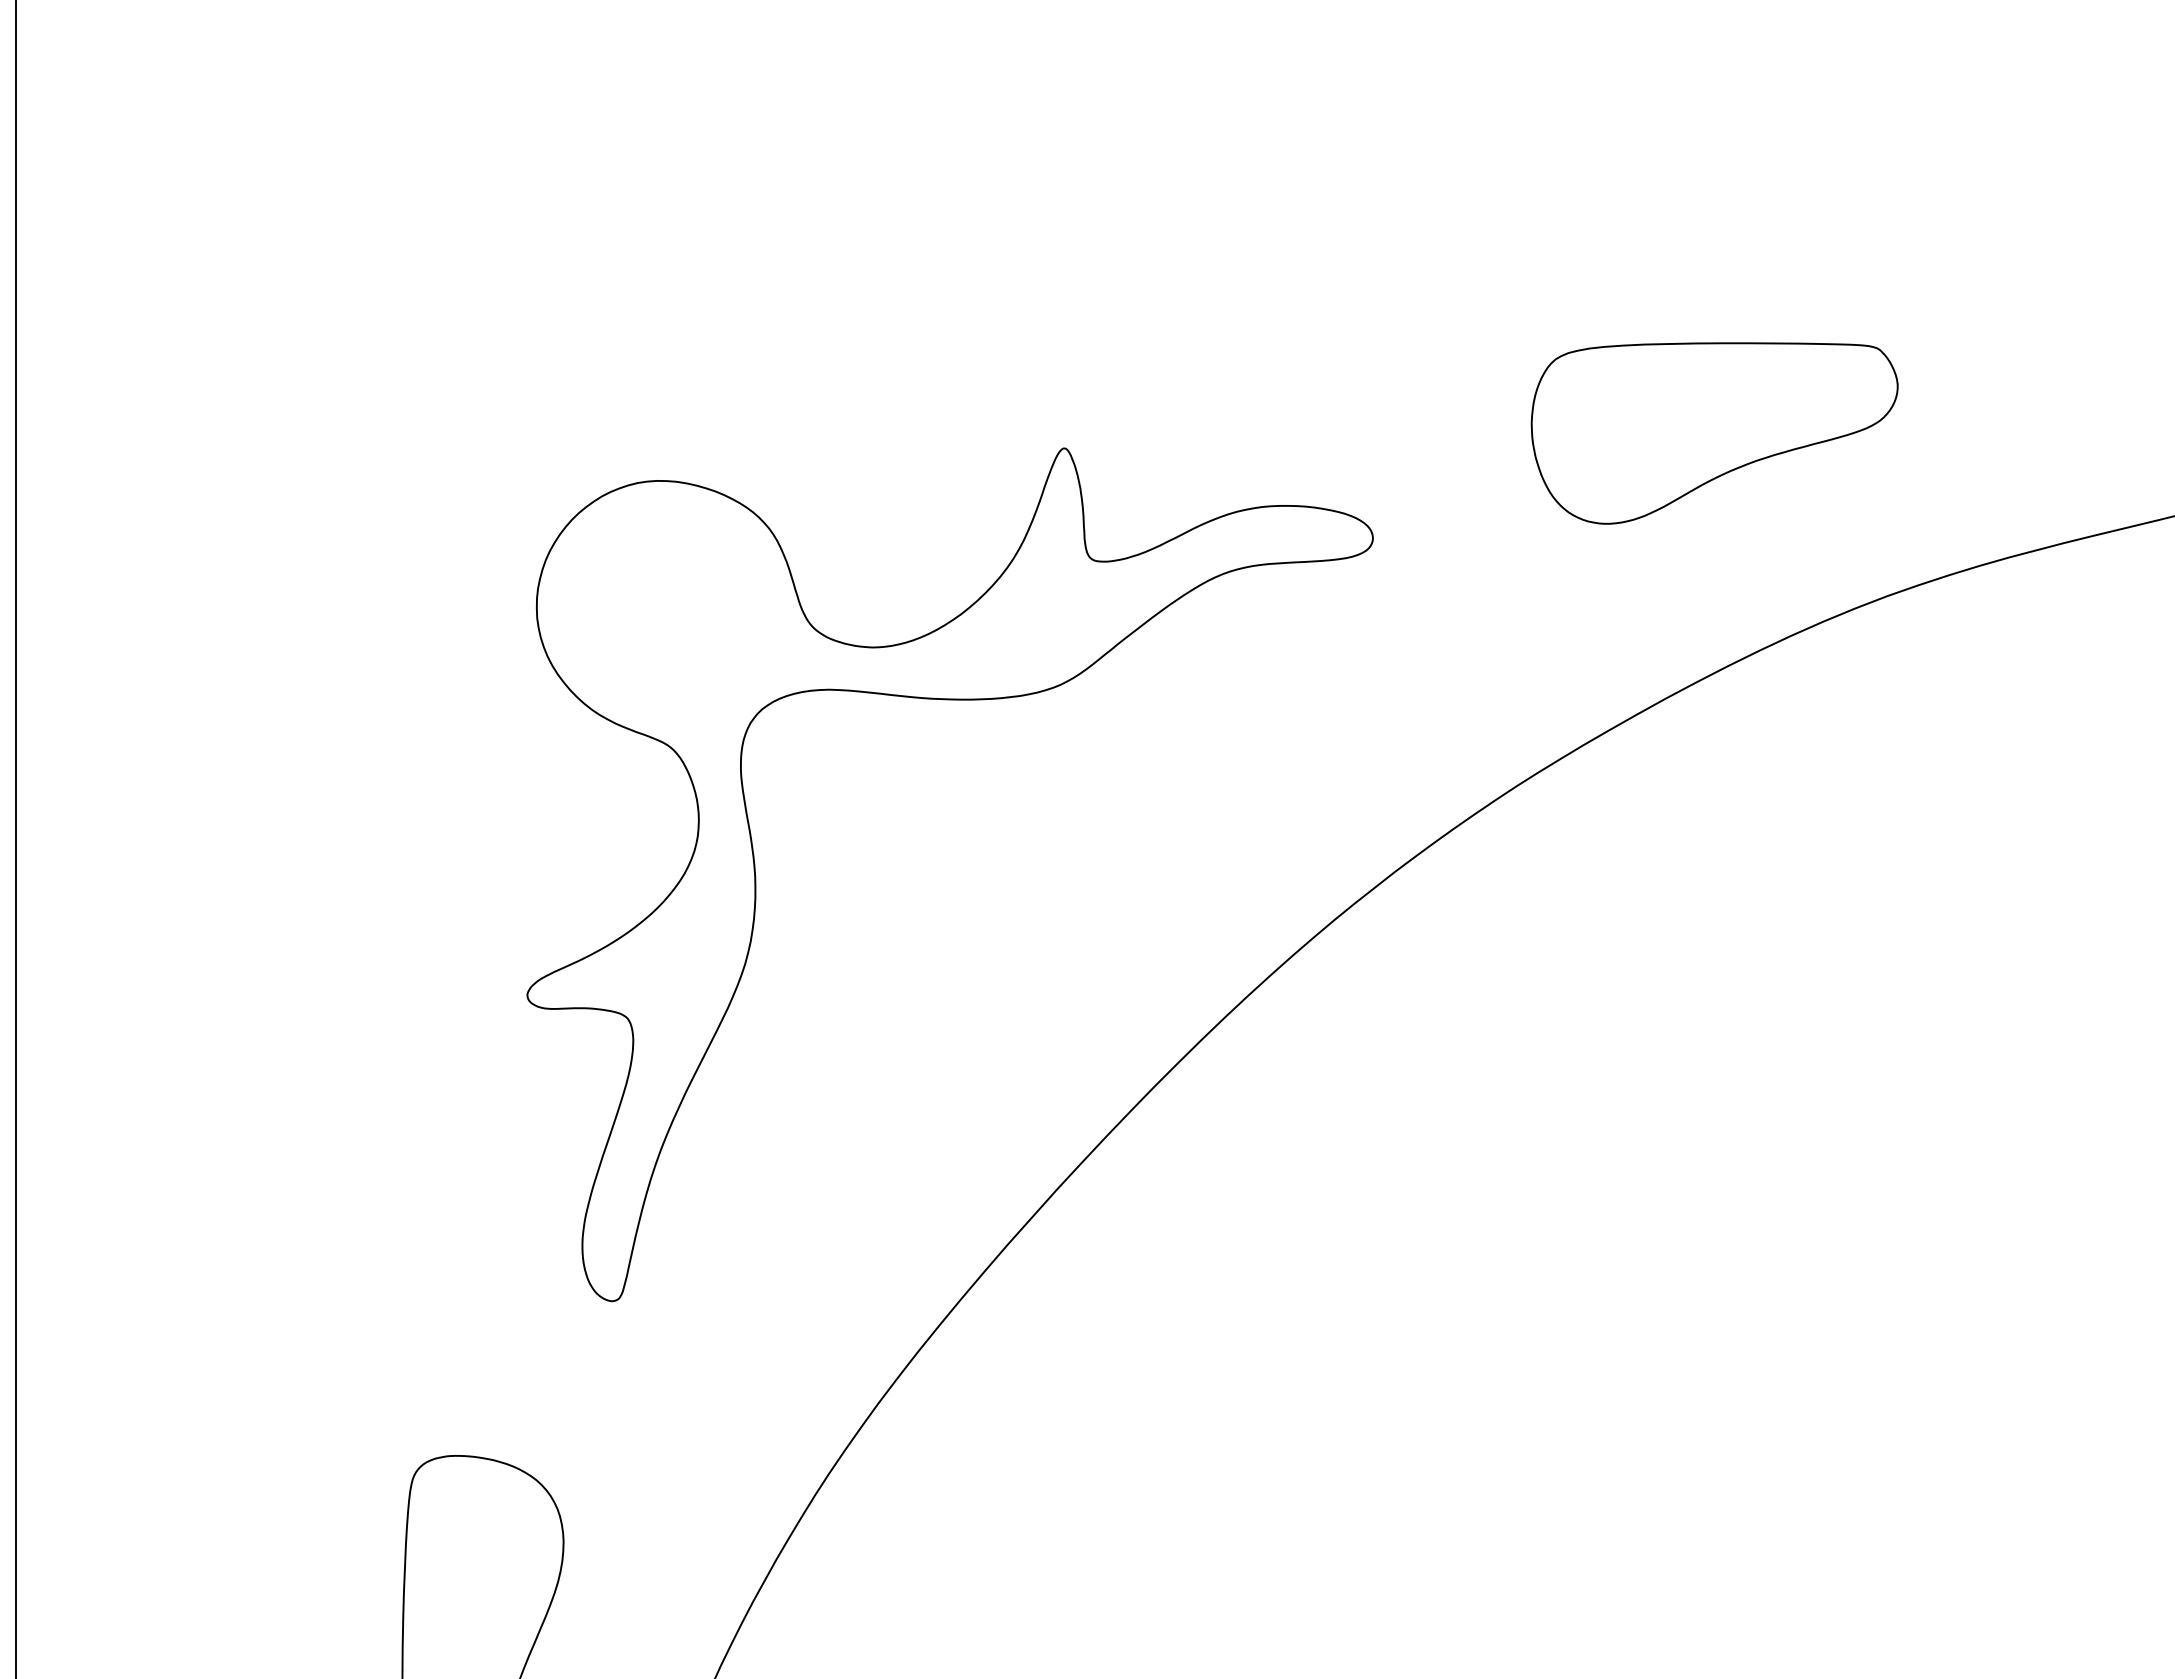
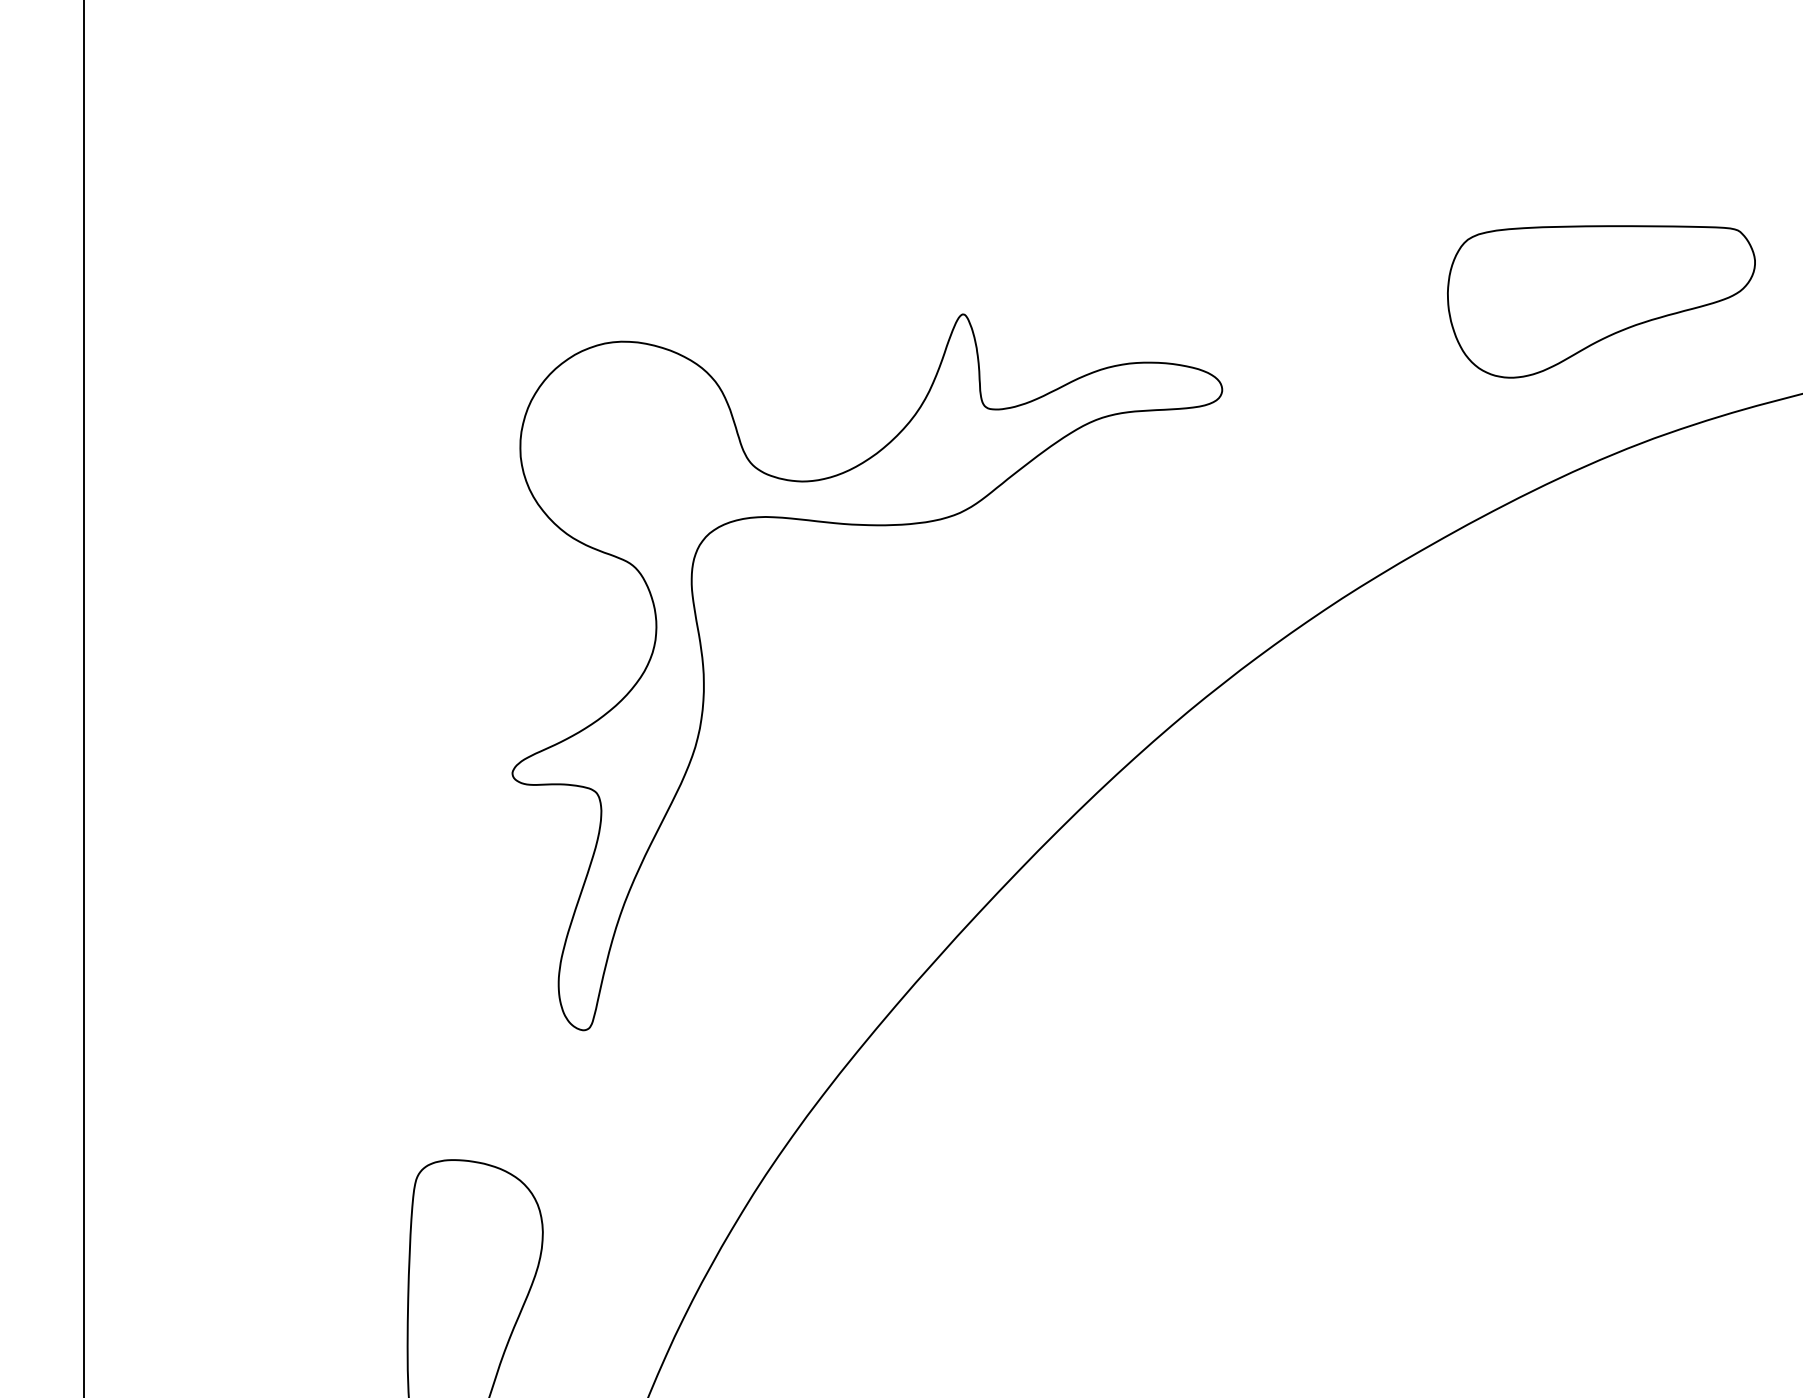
part: (1714, 433) -> (1601, 301), moved

